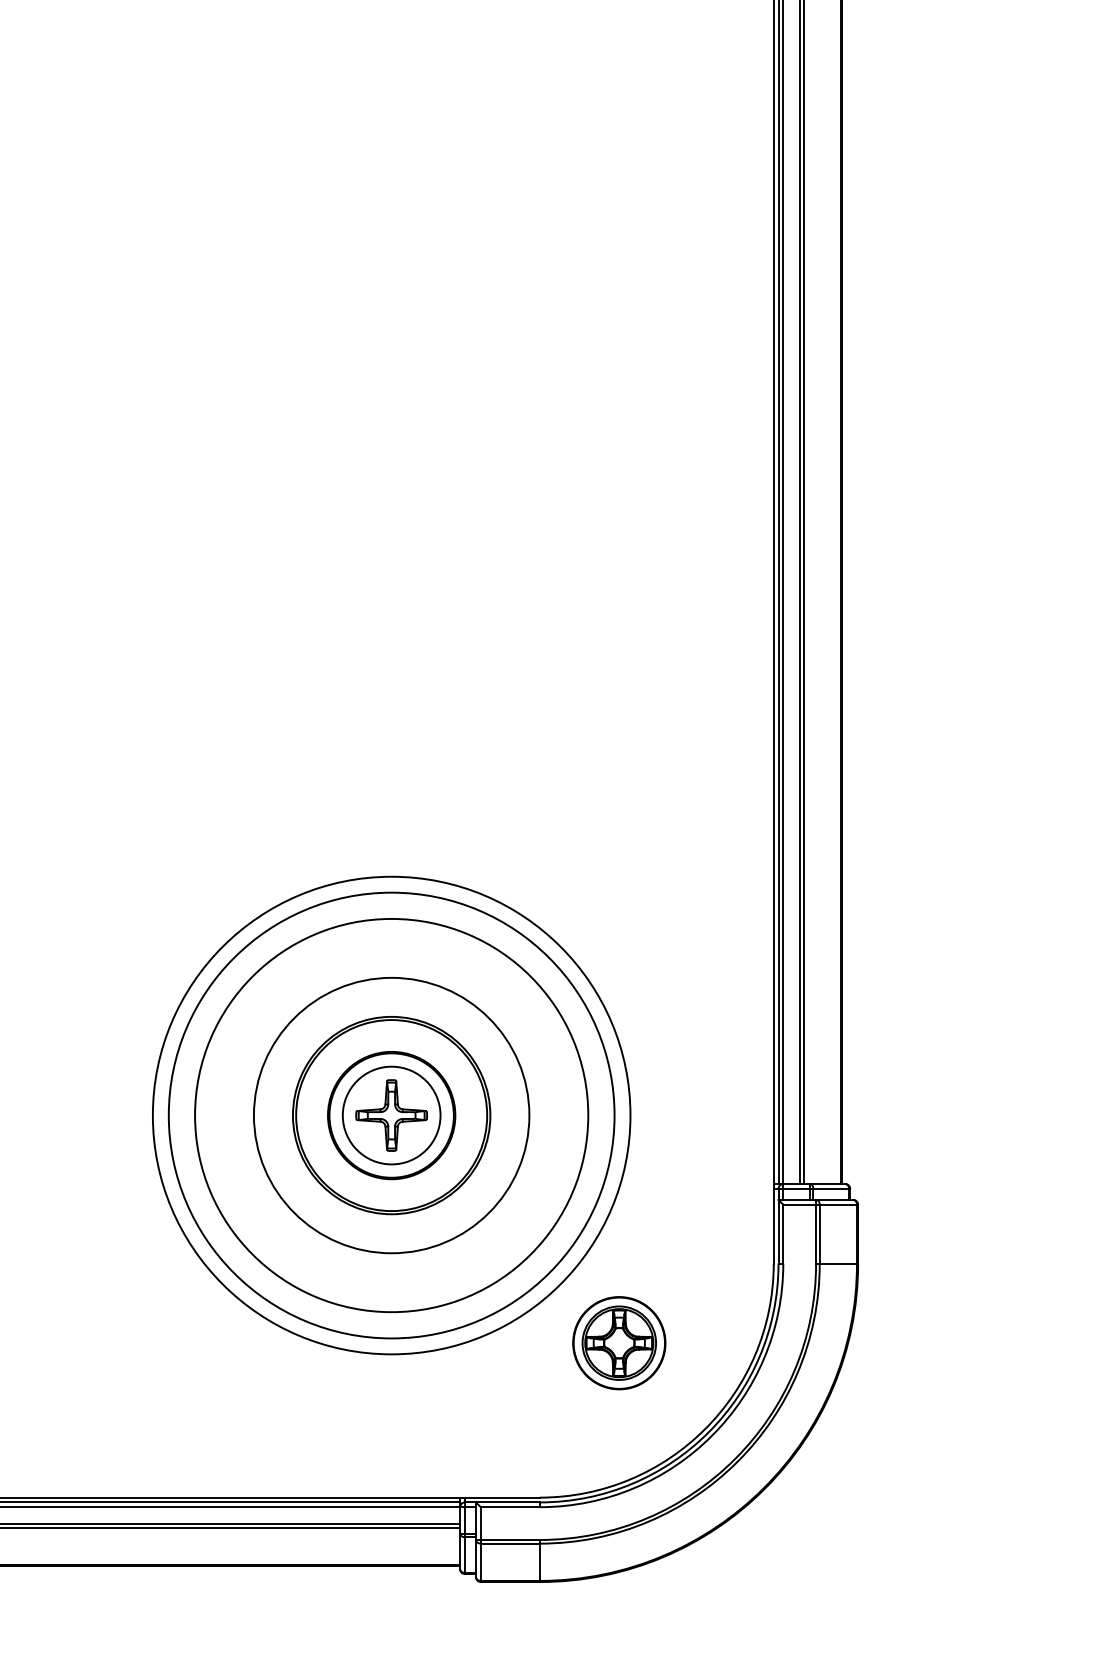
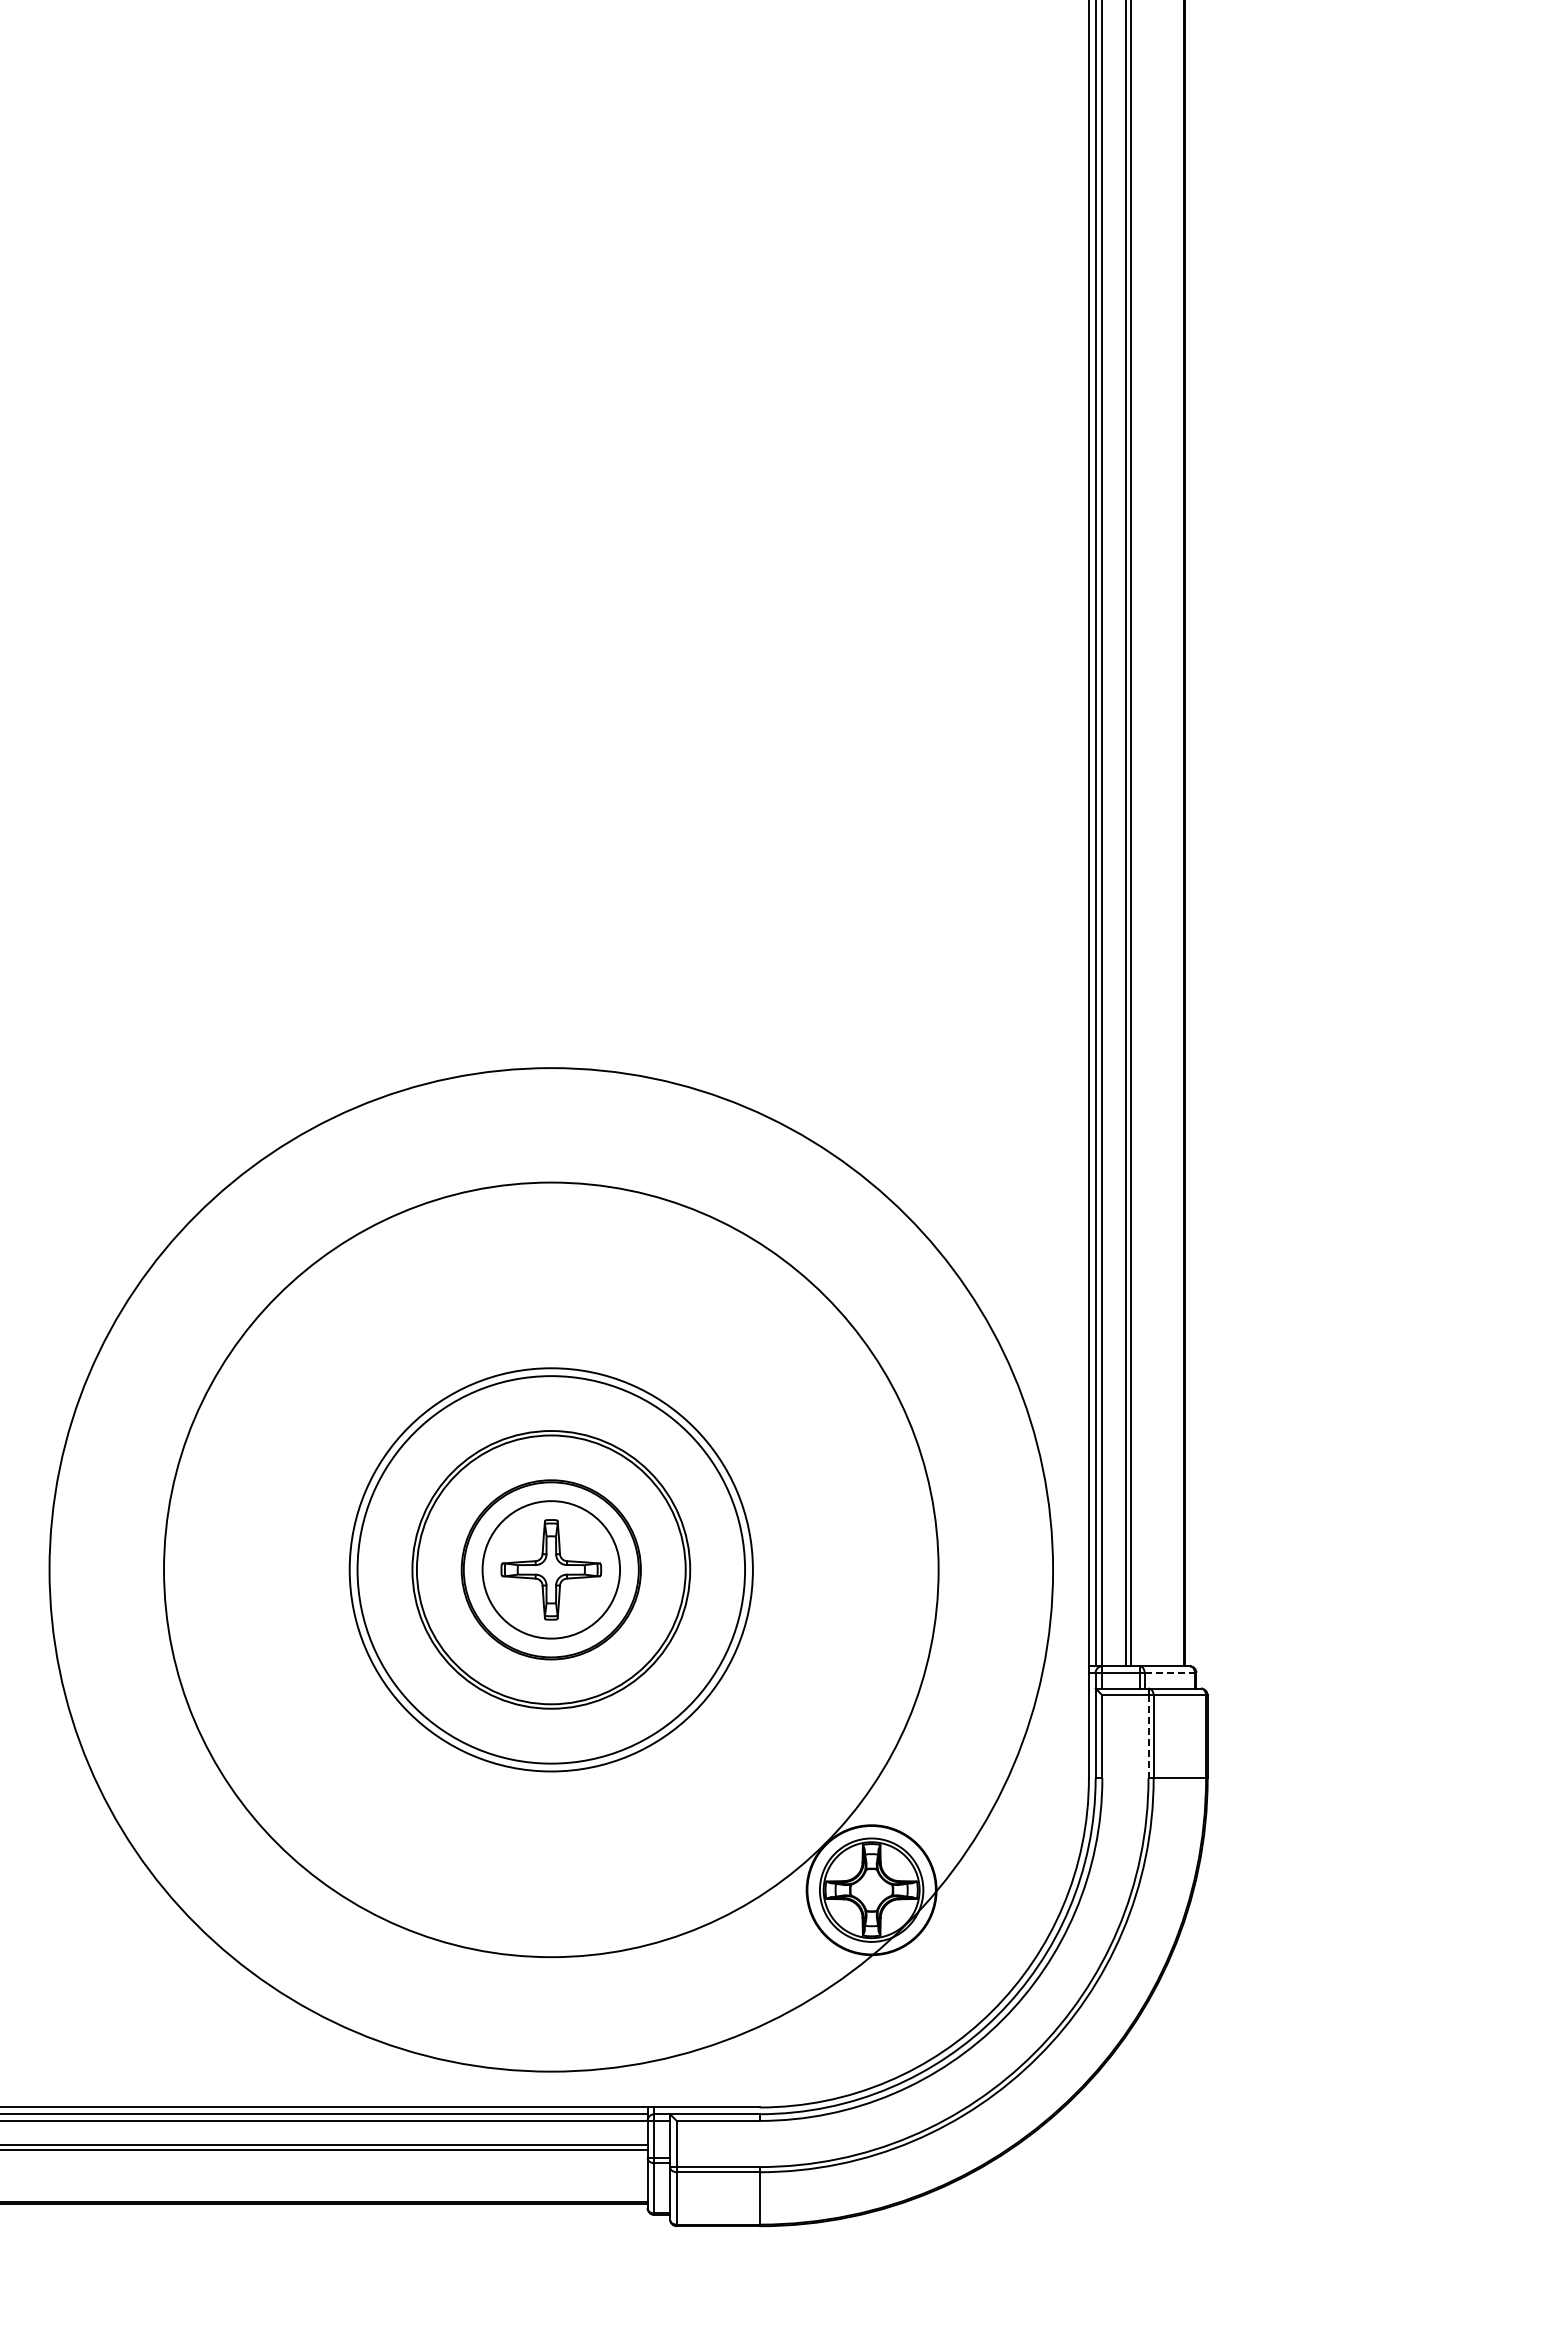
circle: (391, 1115) -> (550, 1569), size x1.4
circle: (391, 1115) -> (550, 1569), size x1.6
circle: (391, 1115) -> (551, 1569), size x0.6
line: (831, 1188) -> (1170, 1672), solid -> dashed
line: (816, 1234) -> (1148, 1737), solid -> dashed

